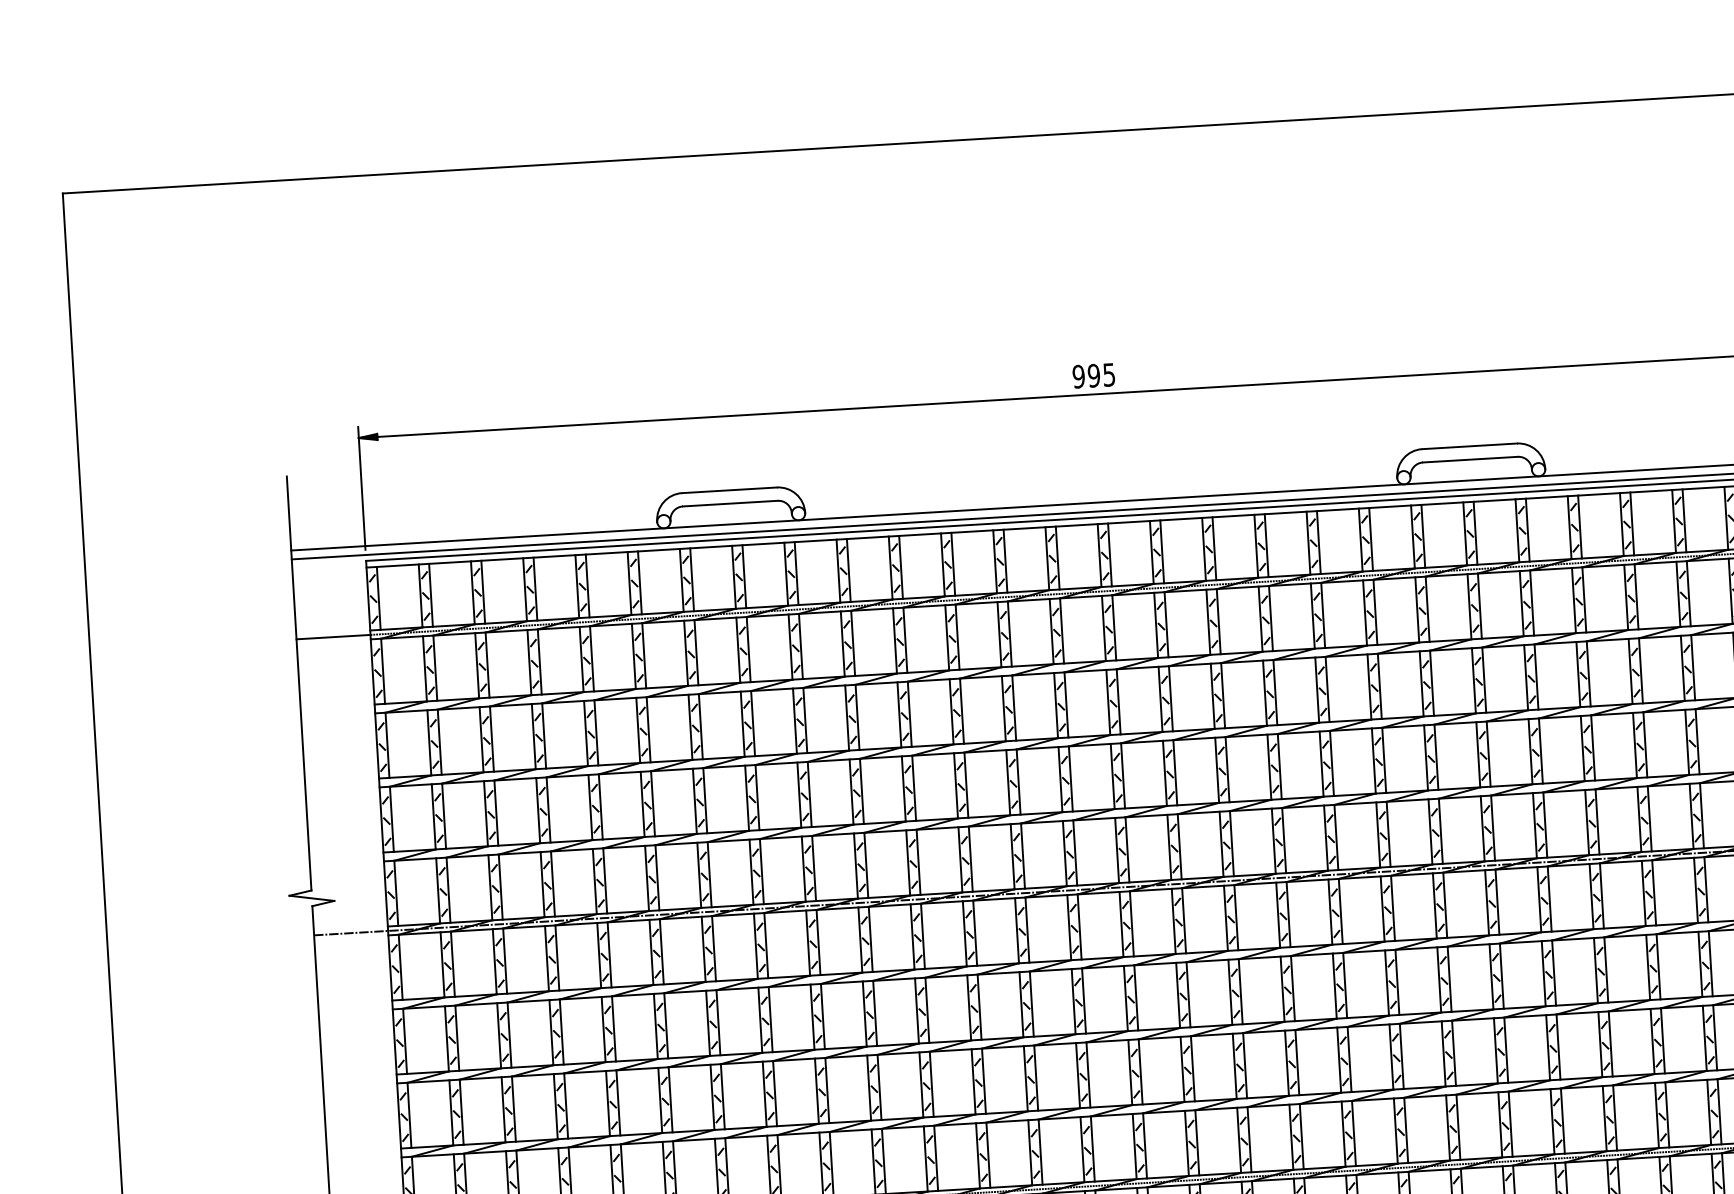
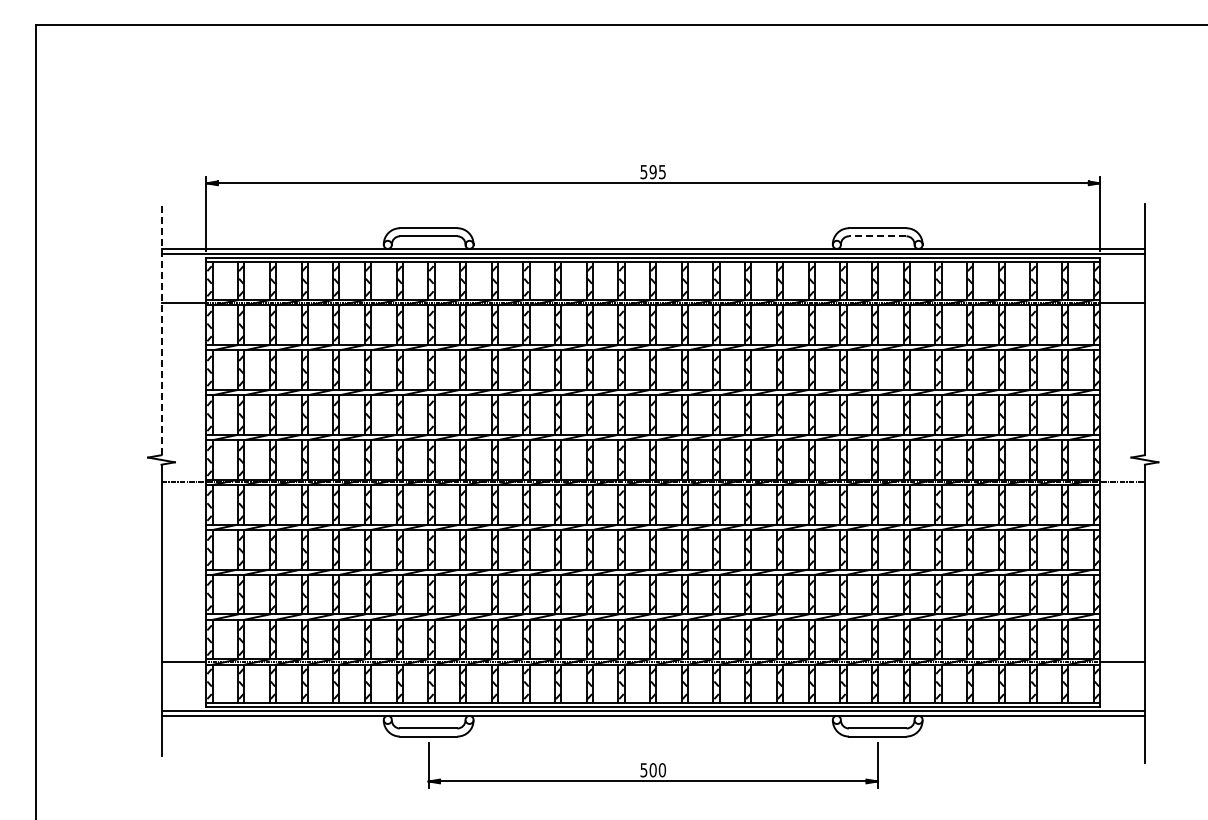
text: (1078, 375) -> (643, 171), 995 -> 595
line: (1470, 459) -> (877, 236), solid -> dashed
line: (299, 683) -> (161, 329), solid -> dashed

